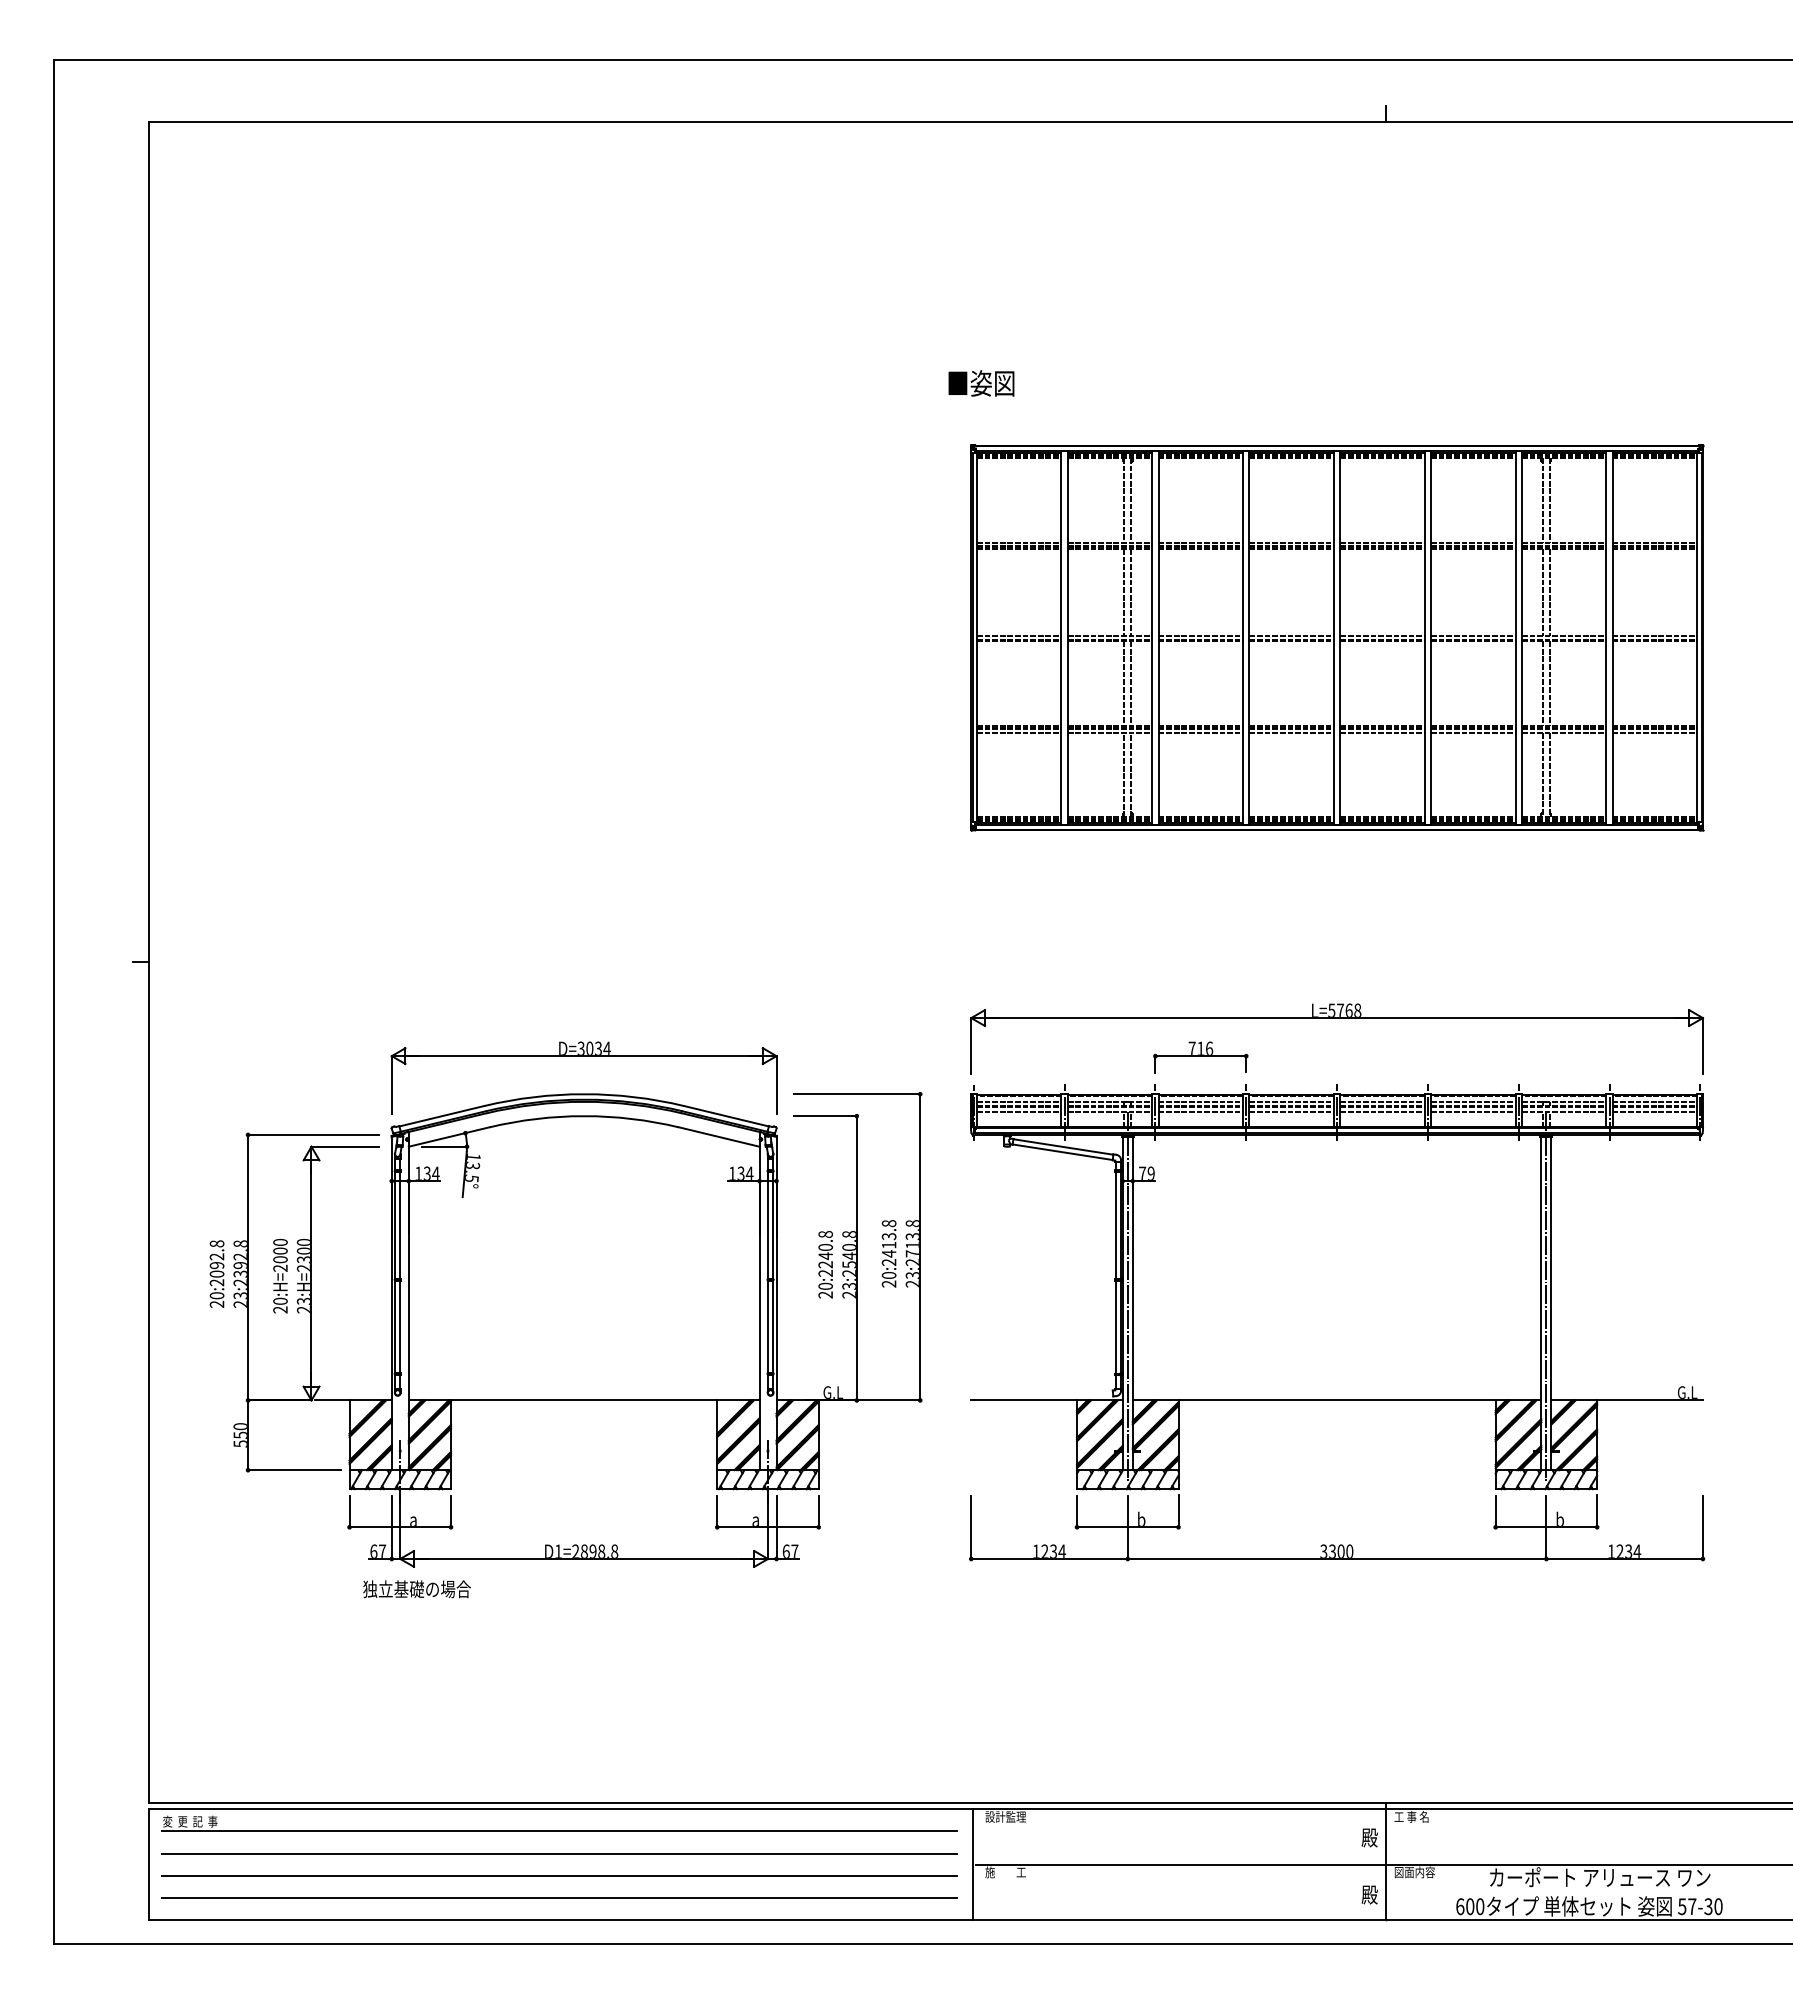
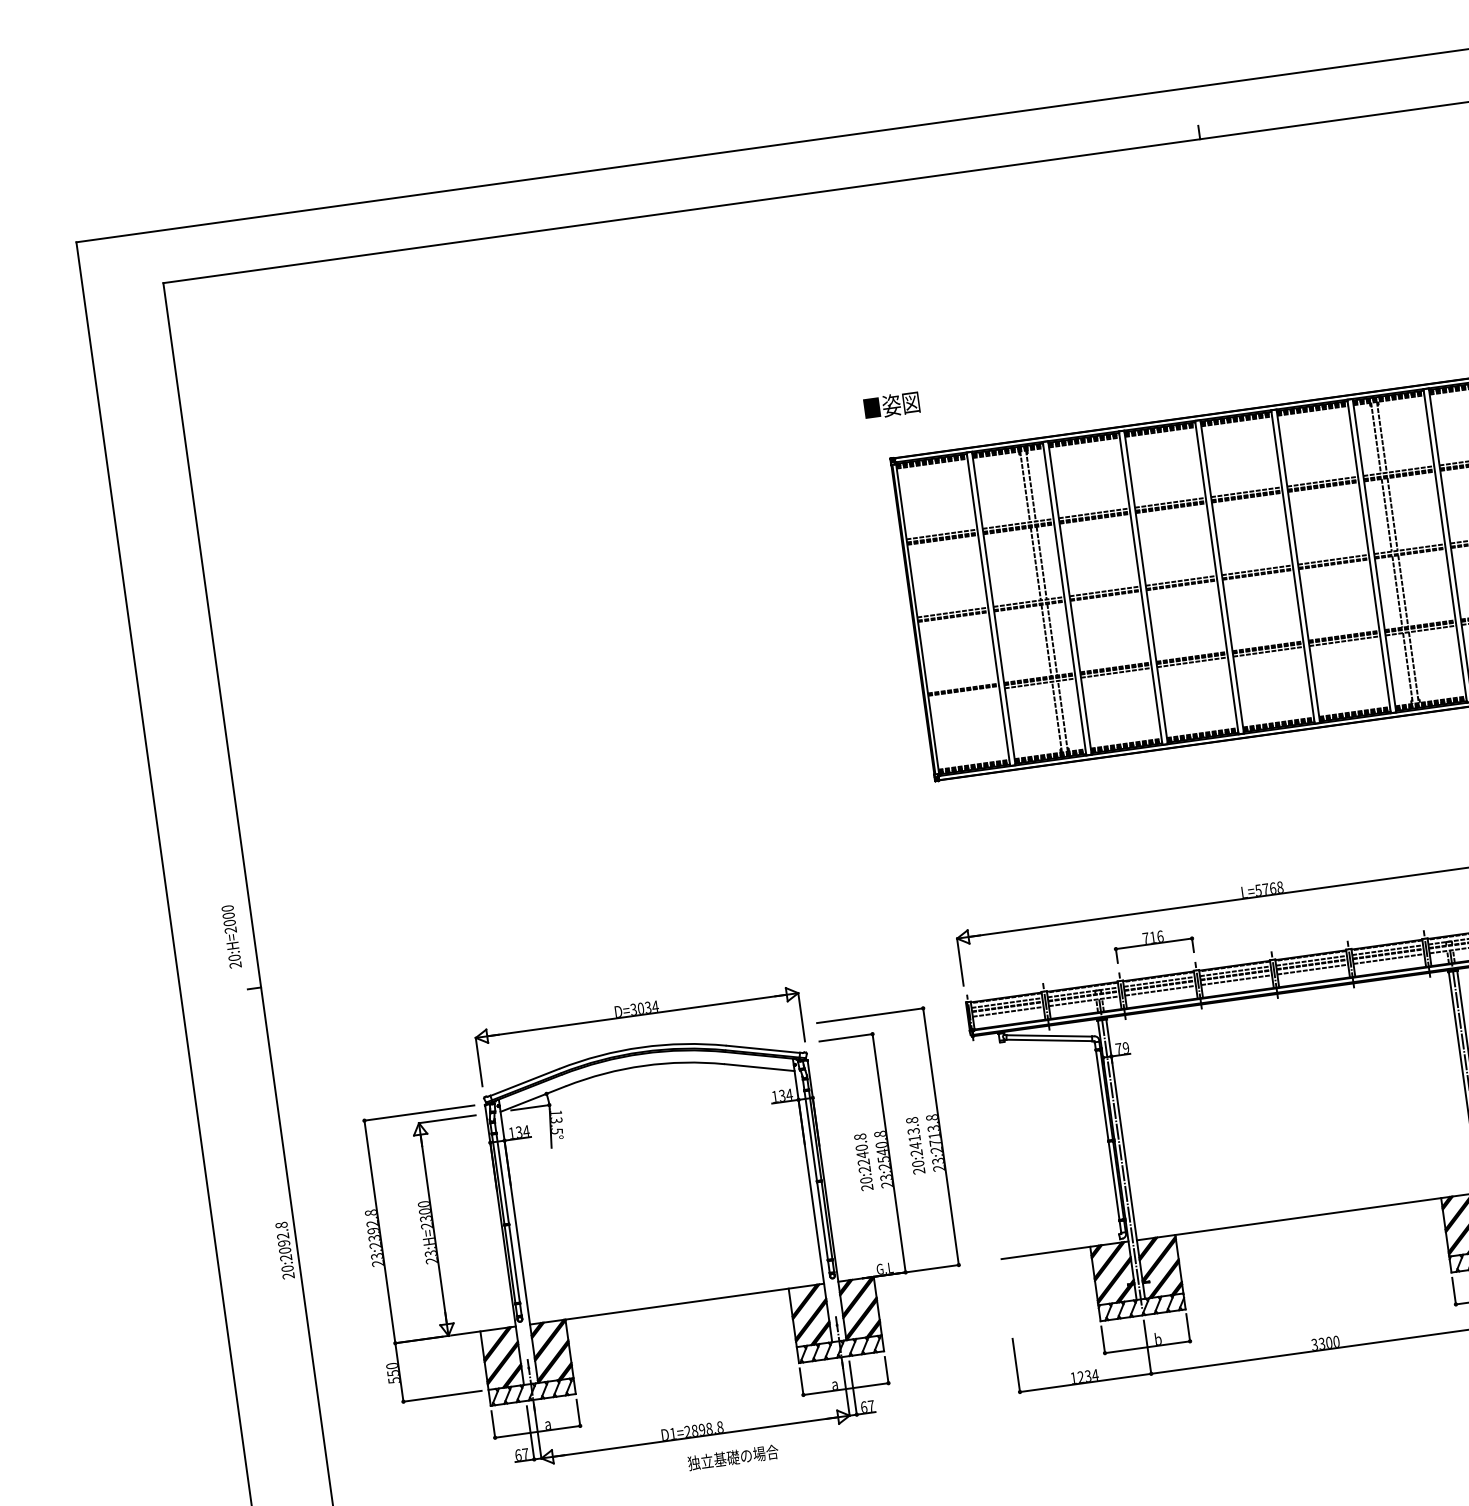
line: (1018, 732) -> (963, 693), removed
text: (216, 1273) -> (284, 1250), moved
text: (280, 1276) -> (231, 937), moved
text: (416, 1589) -> (732, 1457), moved

